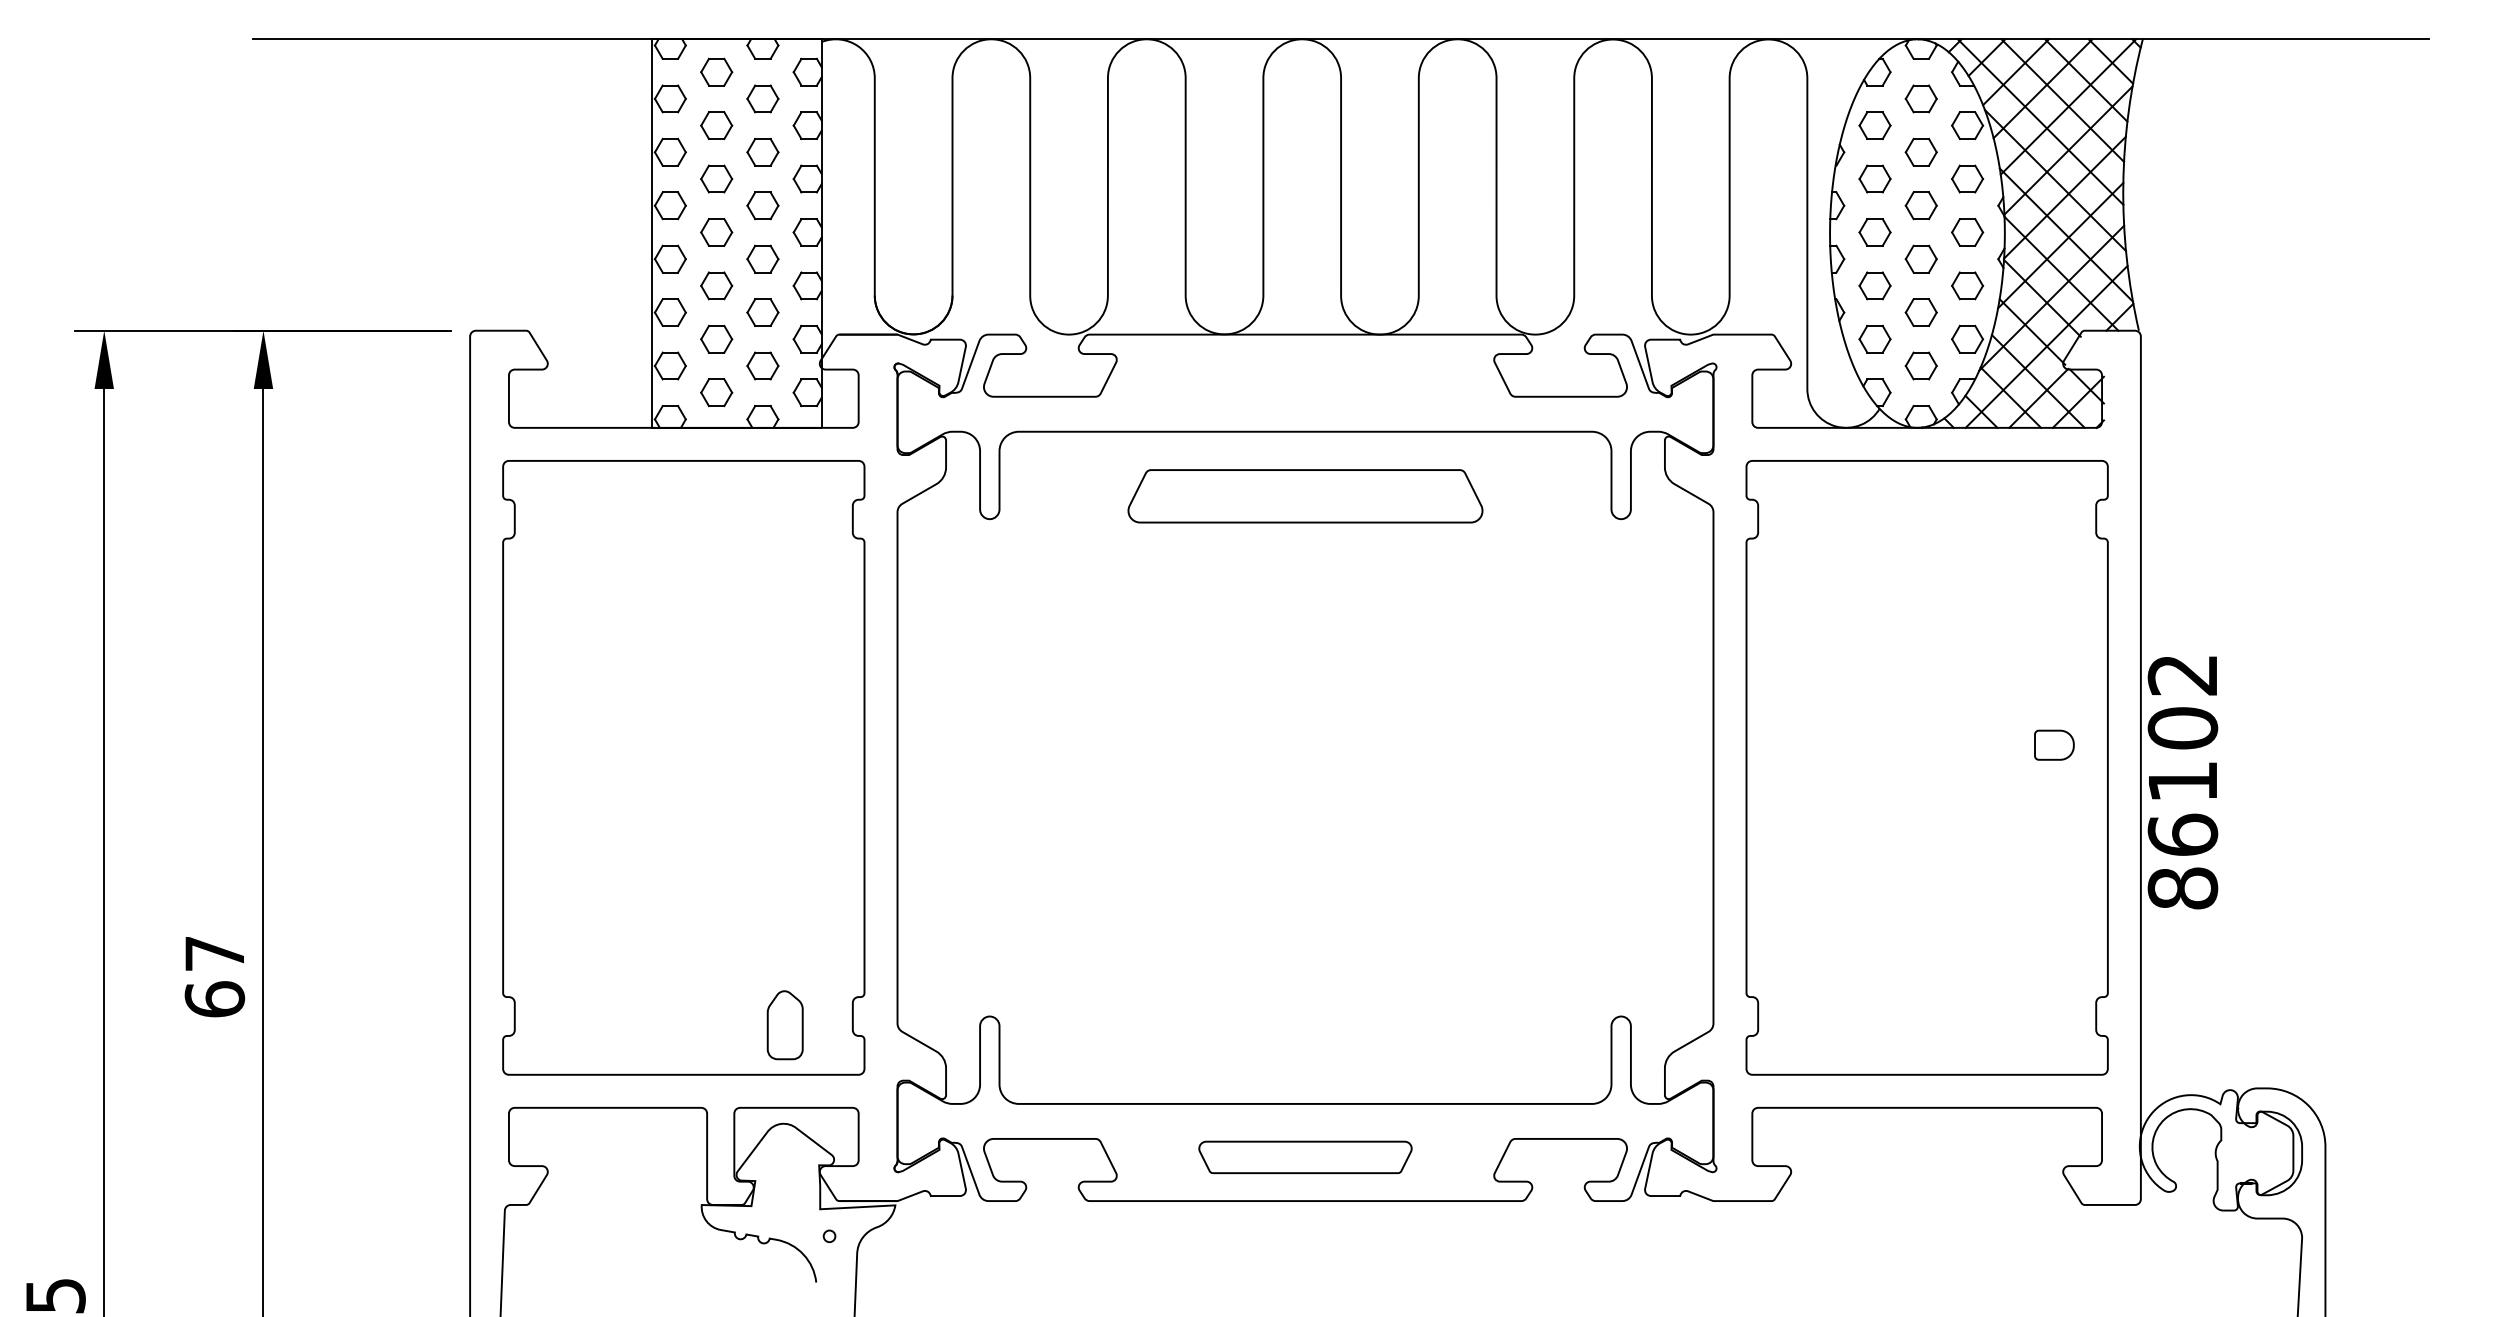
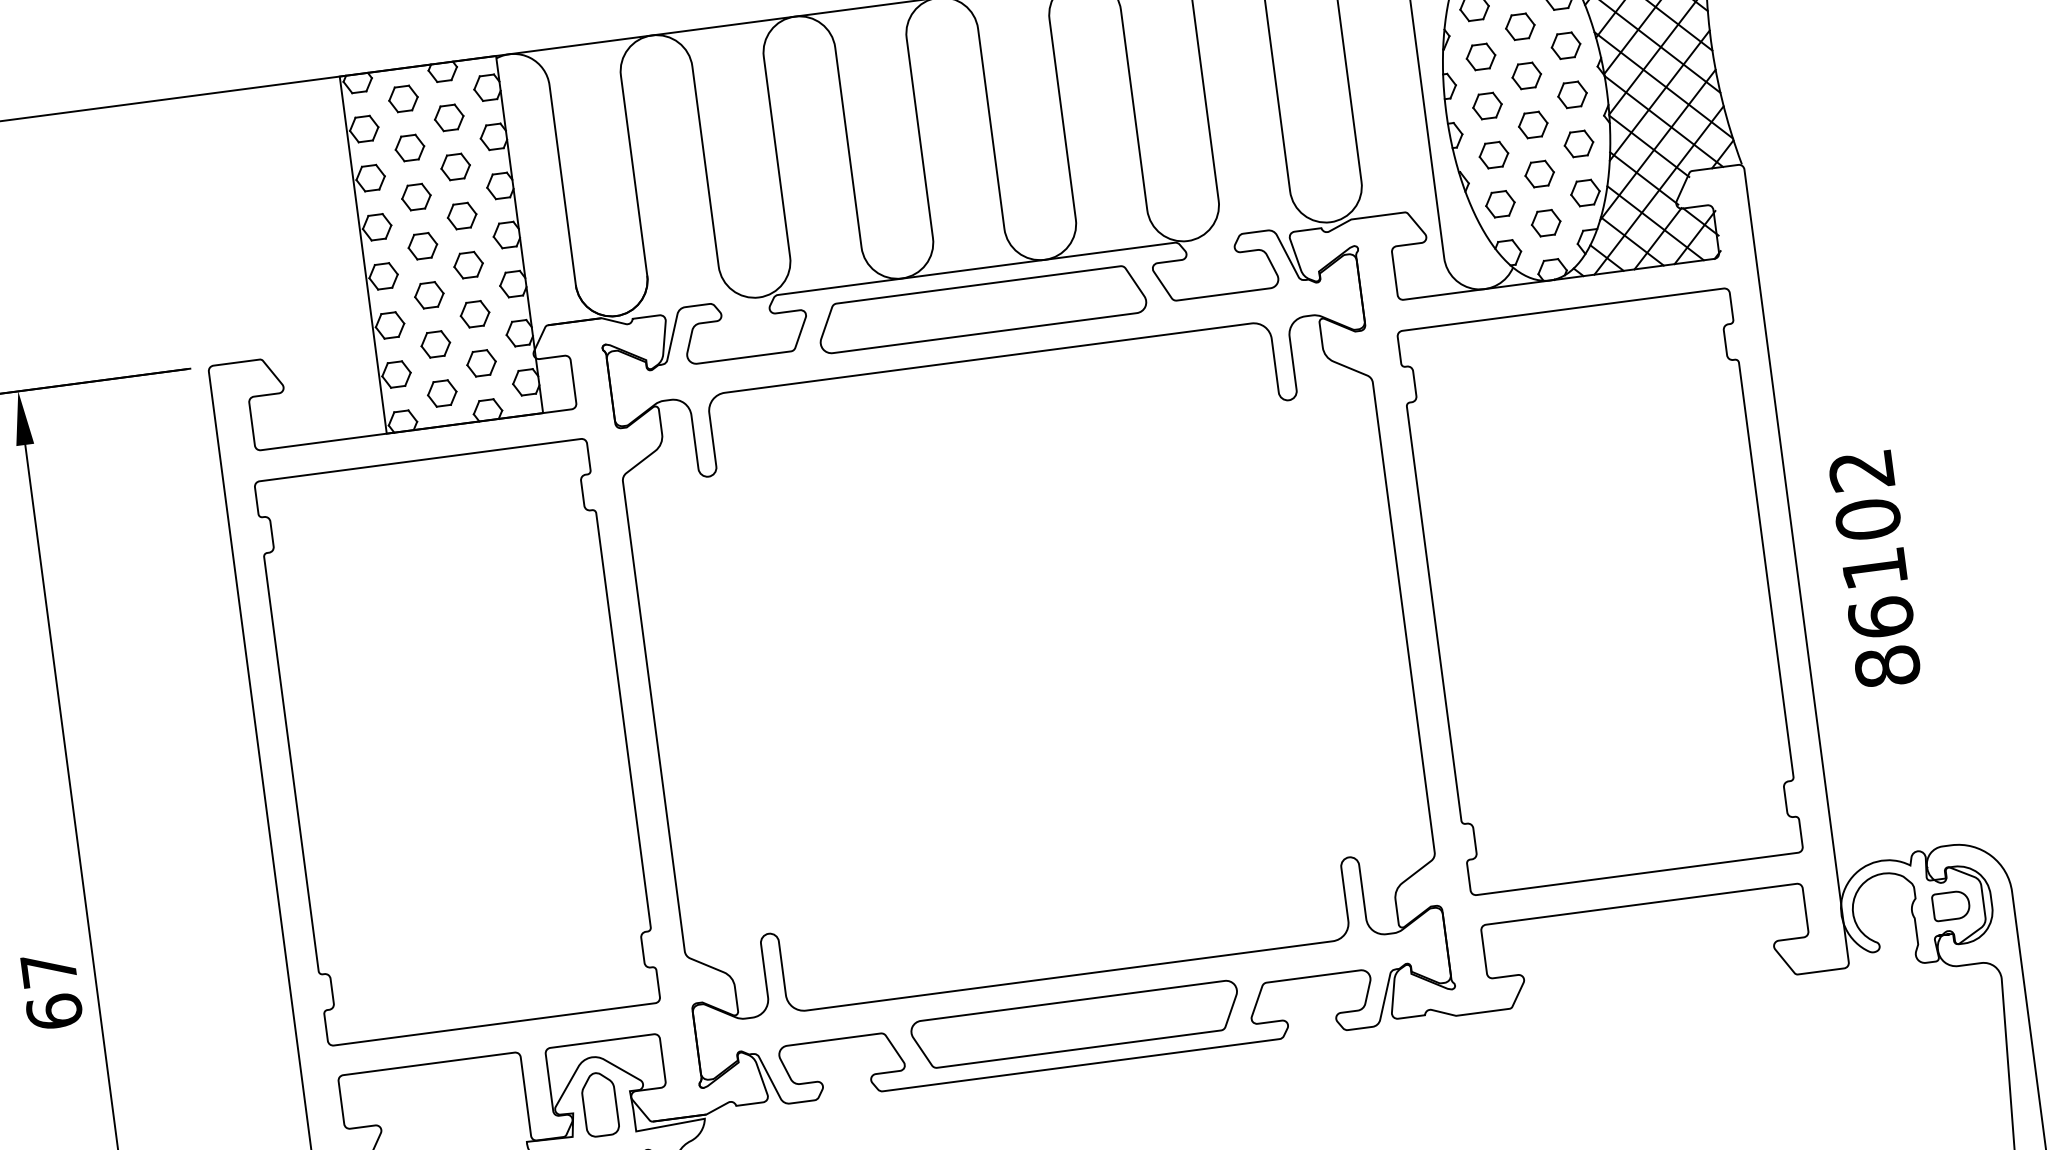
part: (1305, 496) -> (981, 309), moved
part: (2054, 744) -> (1951, 905), moved
text: (2182, 782) -> (1874, 569), moved
part: (784, 1025) -> (599, 1104), moved
part: (1305, 1157) -> (1075, 1025), size x1.67

